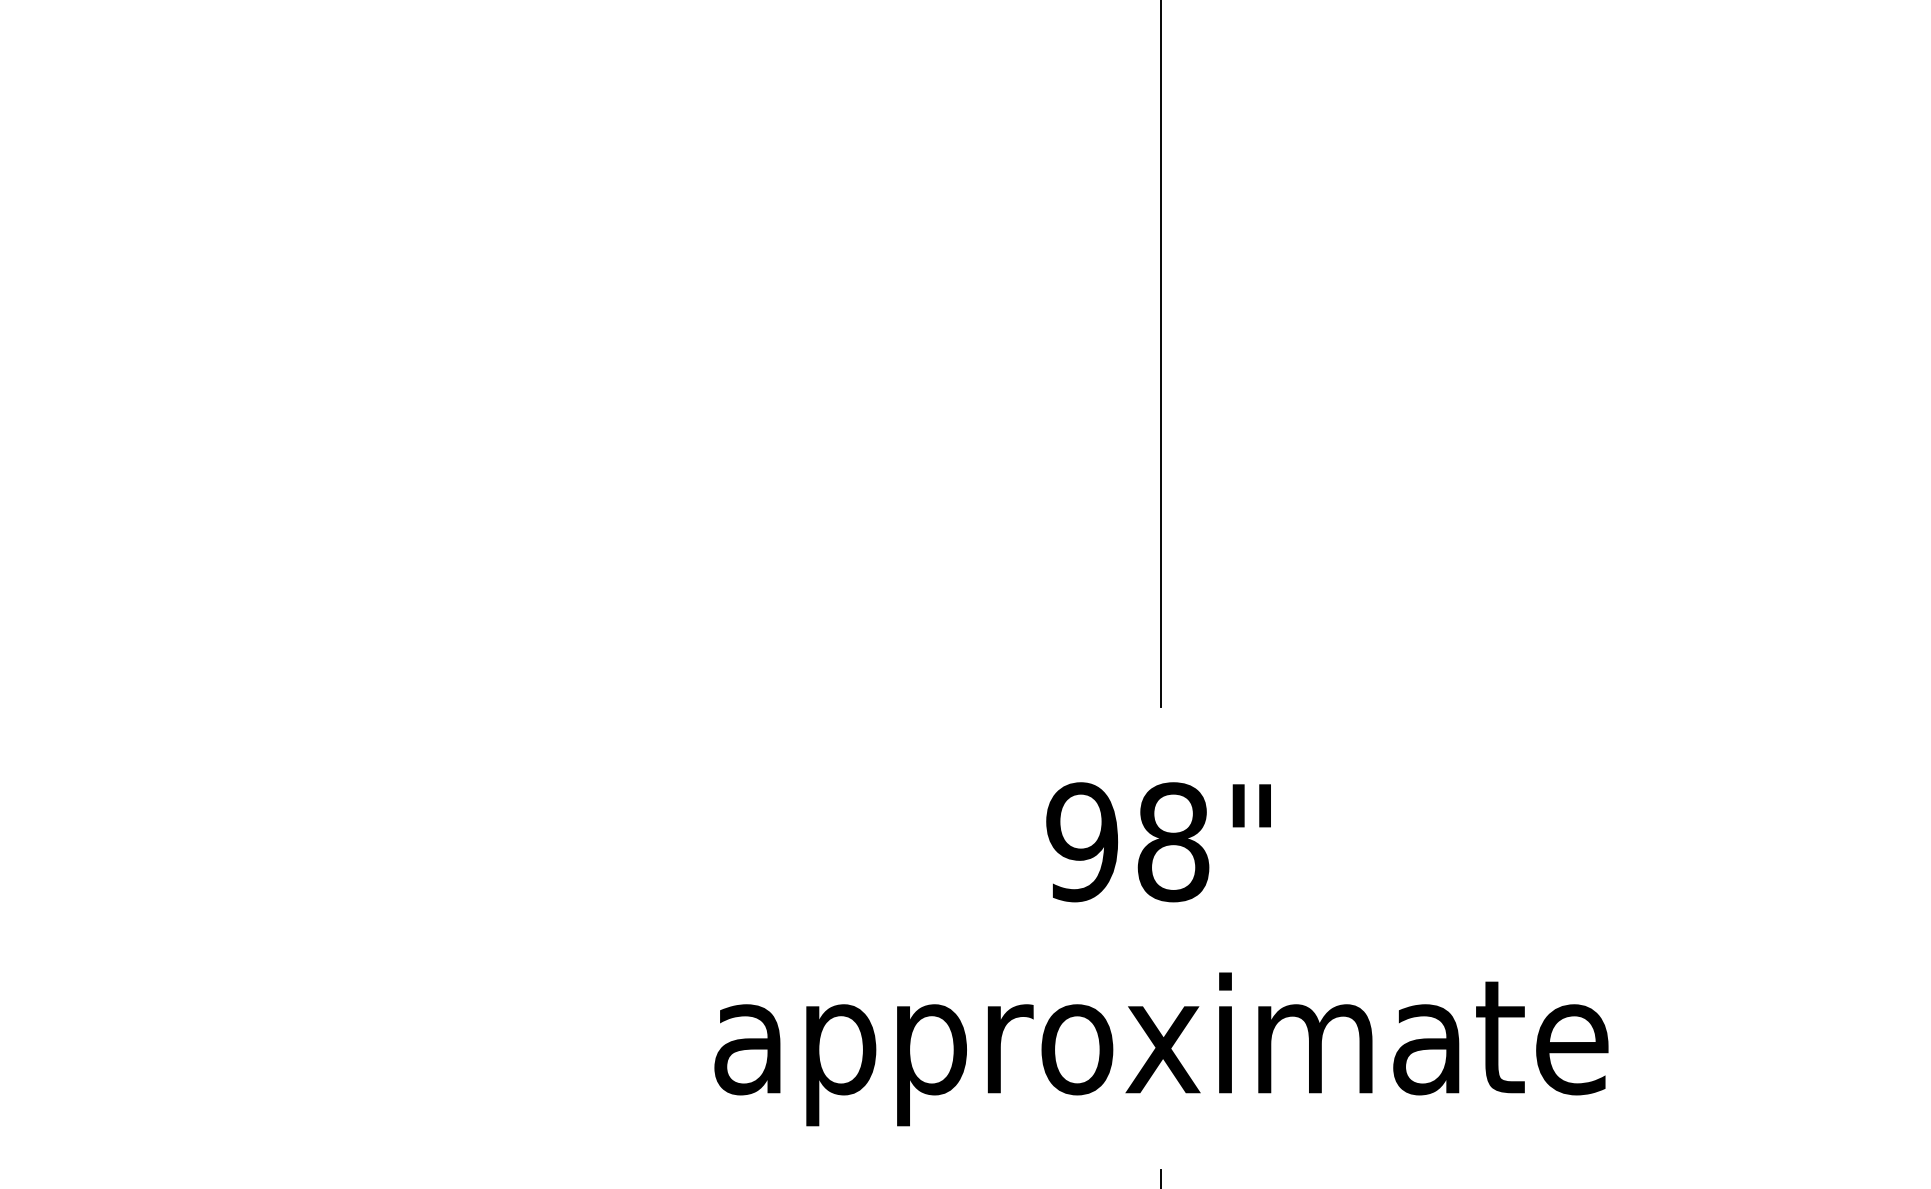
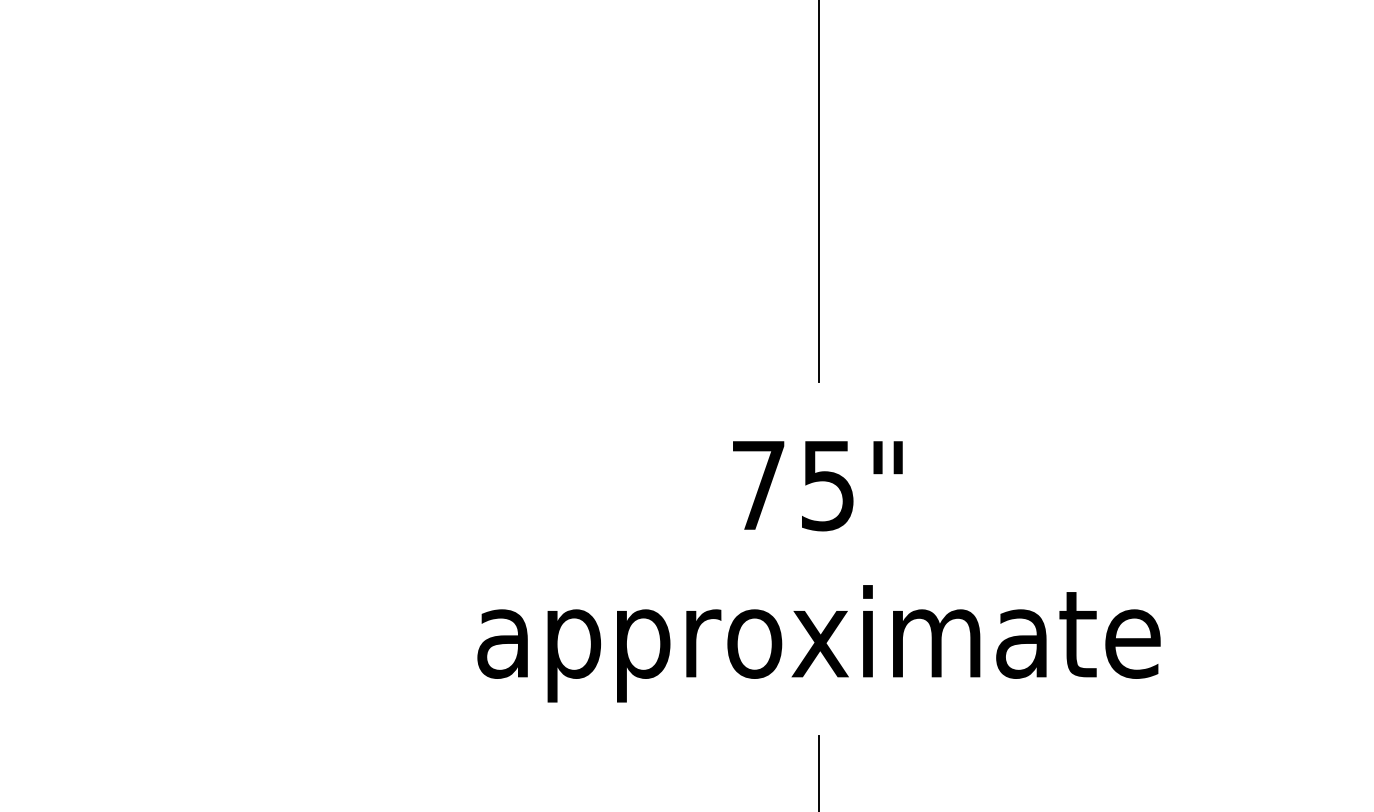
text: (1127, 842) -> (793, 485), 98" -> 75"

